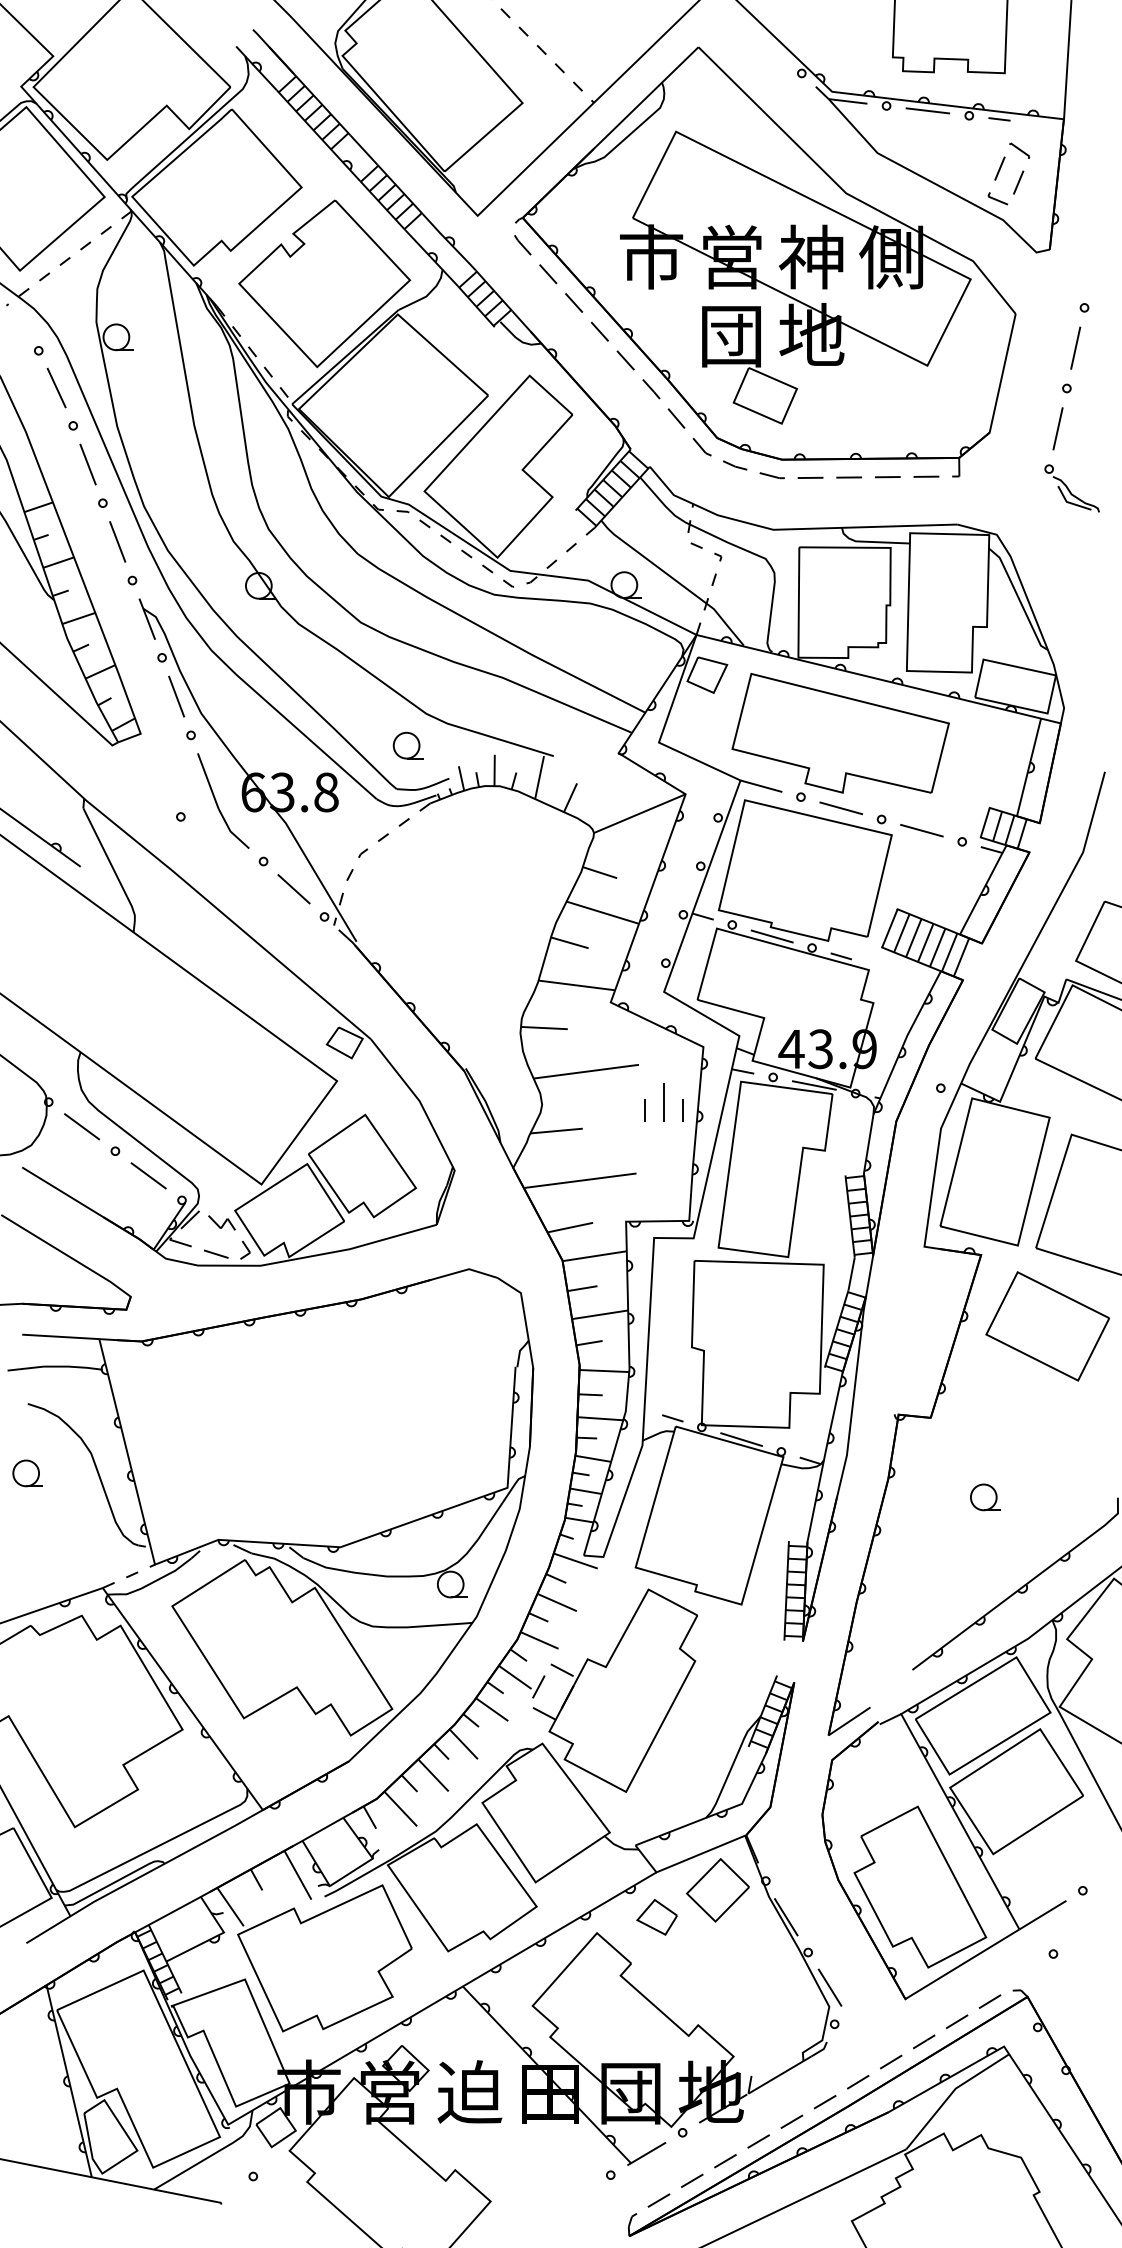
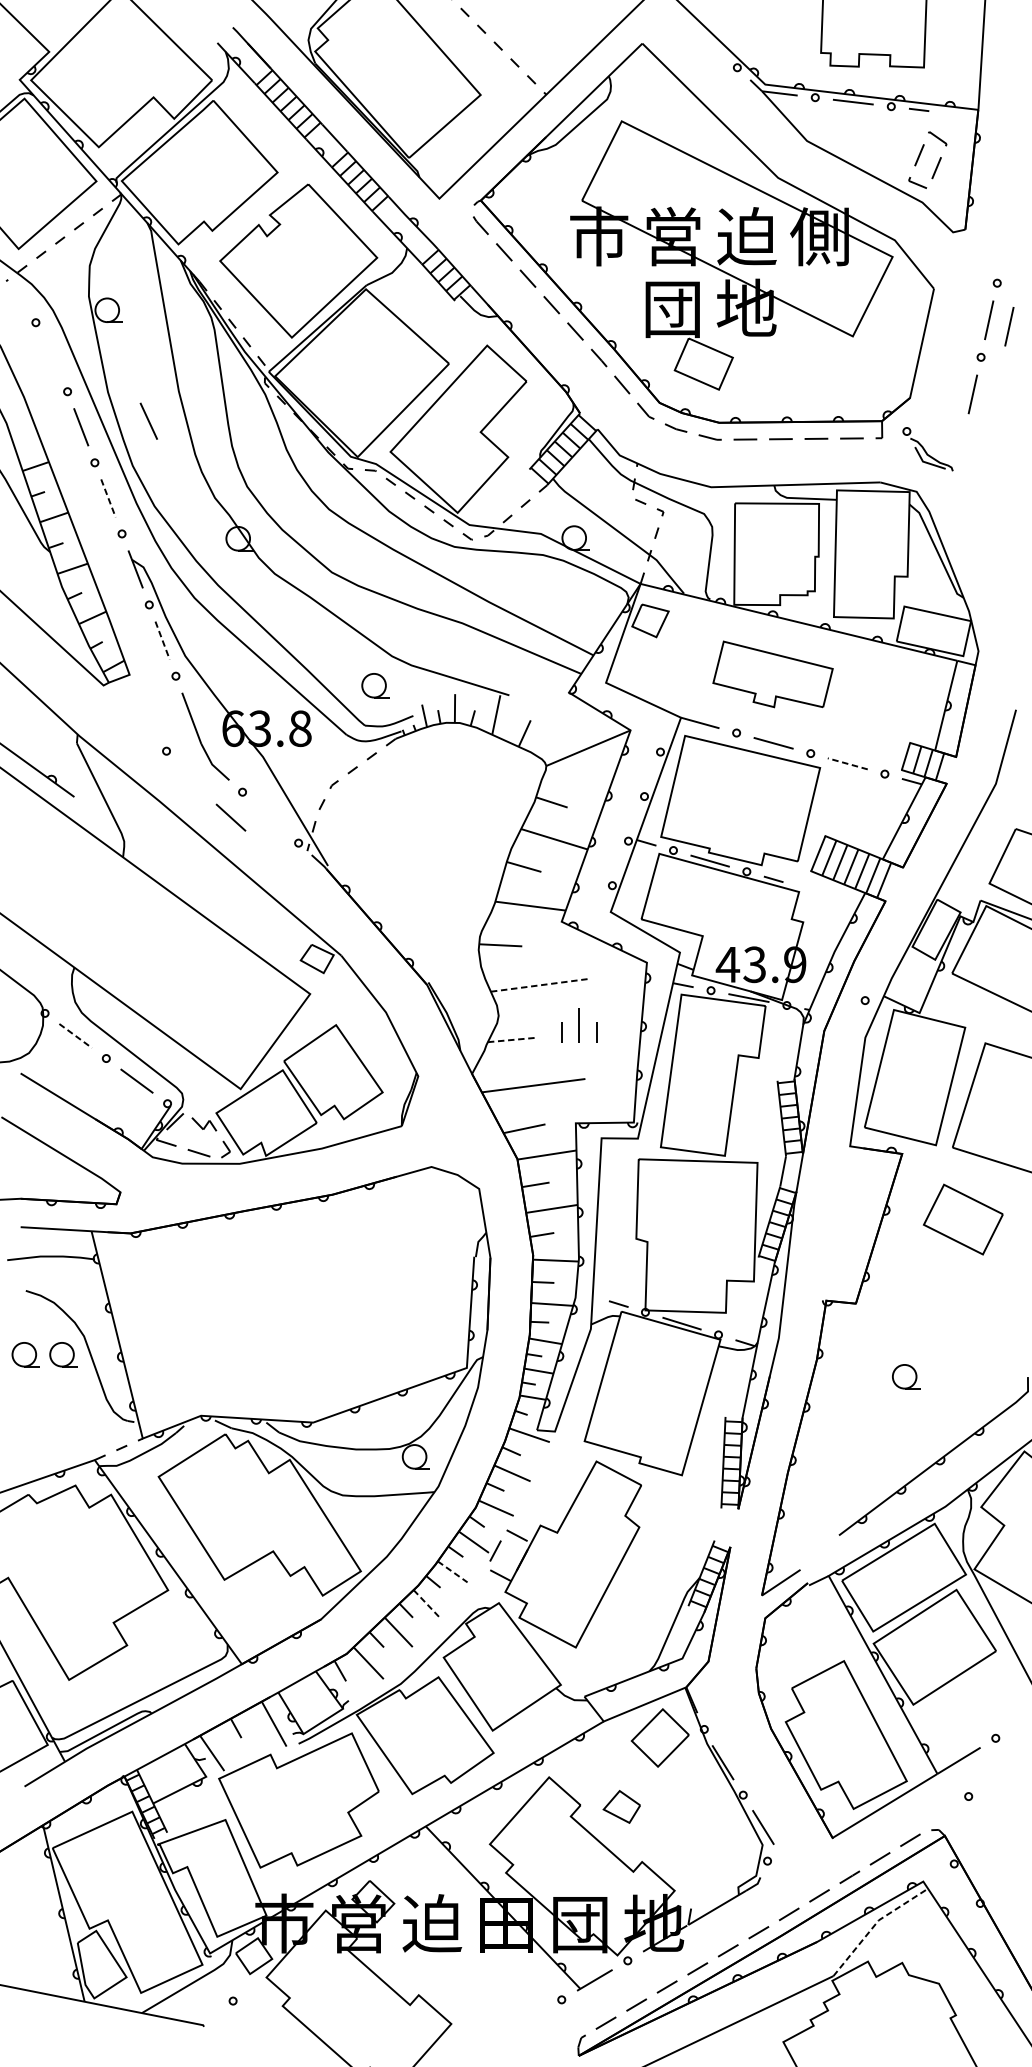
text: (811, 256) -> (746, 236), 神 -> 迫
line: (1097, 354) -> (1009, 326), added
line: (56, 387) -> (148, 420), moved
part: (1071, 488) -> (927, 449), moved
line: (117, 542) -> (108, 498), solid -> dashed
line: (176, 697) -> (162, 641), solid -> dashed
part: (840, 733) -> (772, 674), size x0.6
line: (921, 830) -> (847, 763), solid -> dashed
line: (293, 889) -> (230, 817), moved
line: (586, 1071) -> (539, 985), solid -> dashed
part: (663, 1102) -> (578, 1025), moved
line: (82, 1127) -> (76, 1036), solid -> dashed
line: (557, 1131) -> (512, 1040), solid -> dashed
part: (1047, 1326) -> (963, 1219), size x0.7
part: (68, 1473) -> (63, 1354), added
line: (492, 1709) -> (453, 1571), solid -> dashed
line: (463, 1744) -> (426, 1603), solid -> dashed
part: (656, 1917) -> (621, 1807), moved
line: (951, 2094) -> (874, 1925), solid -> dashed

